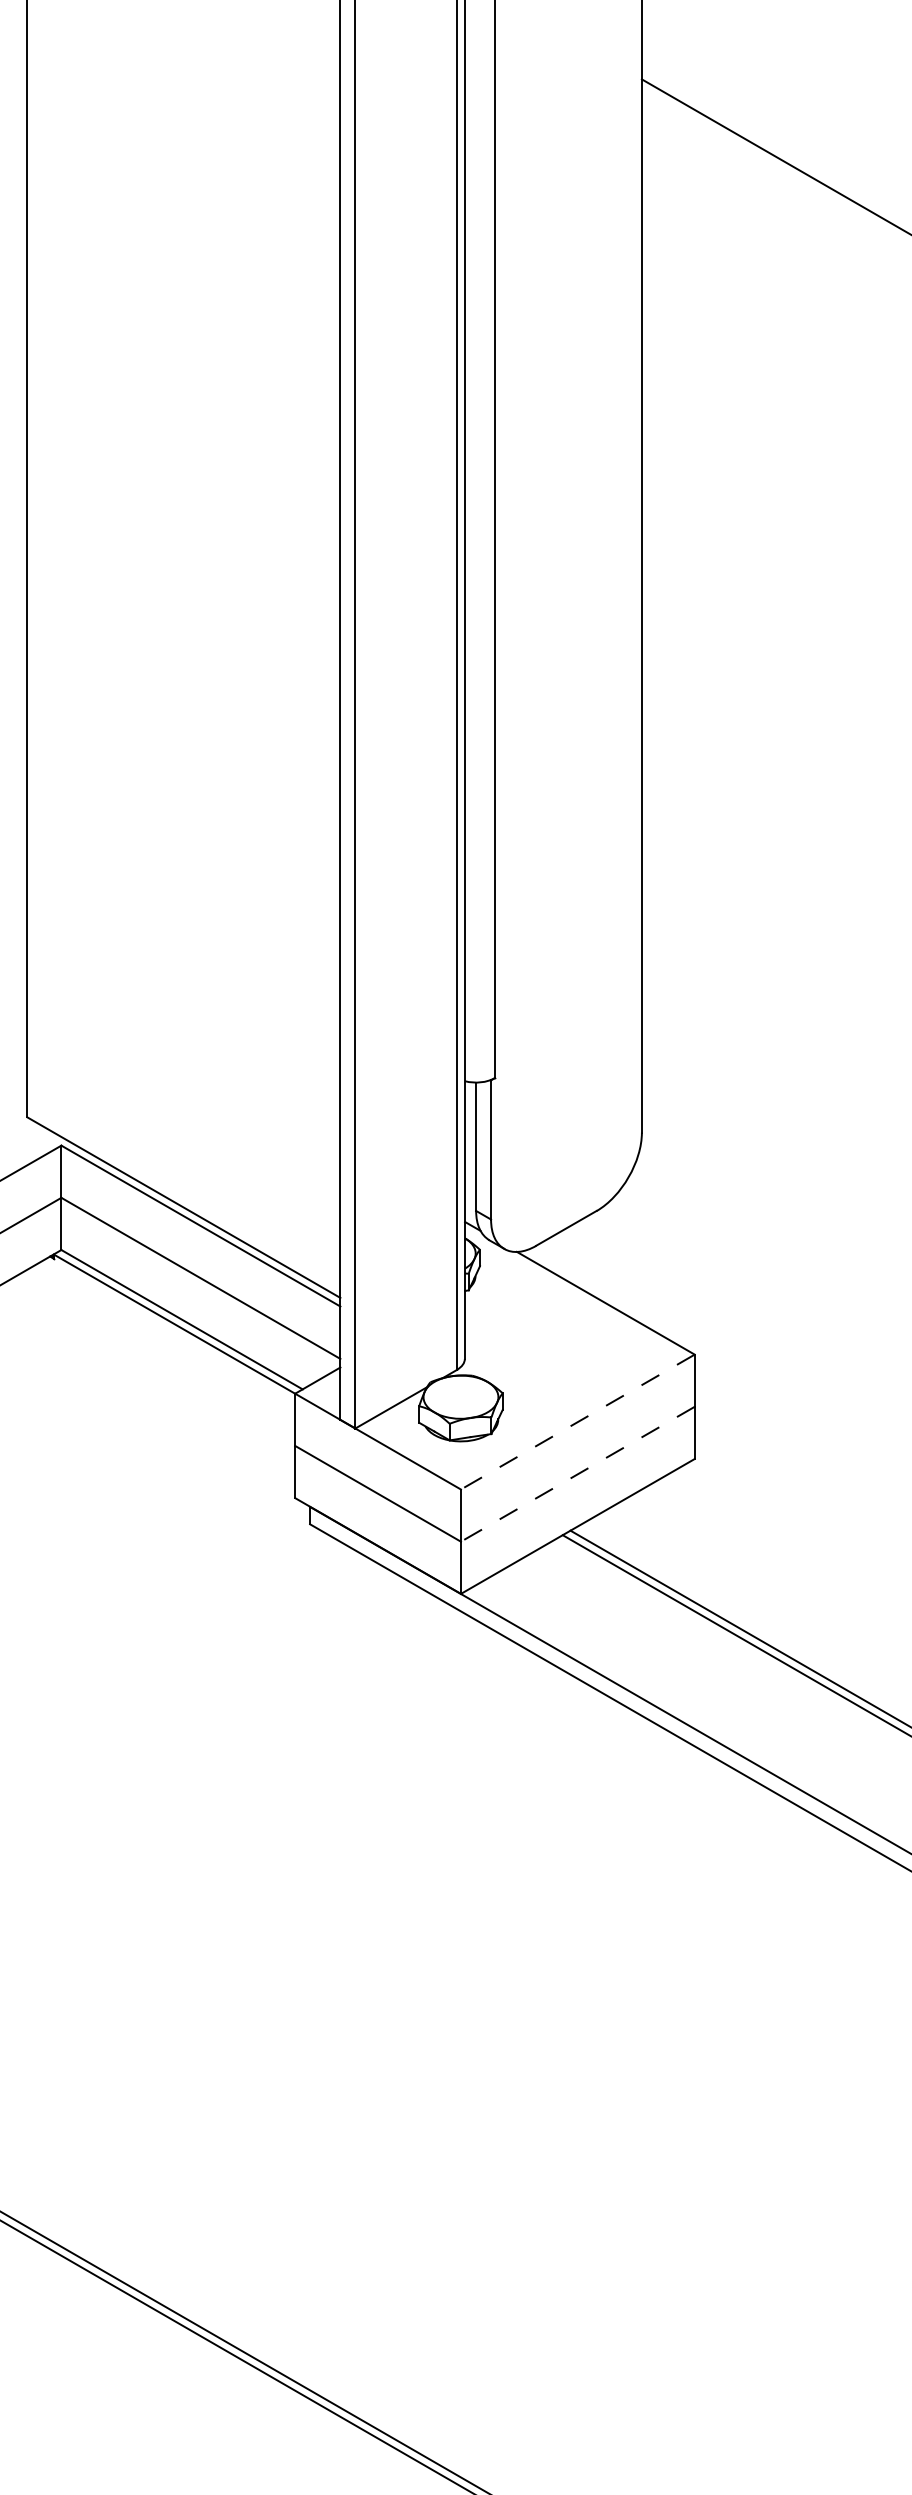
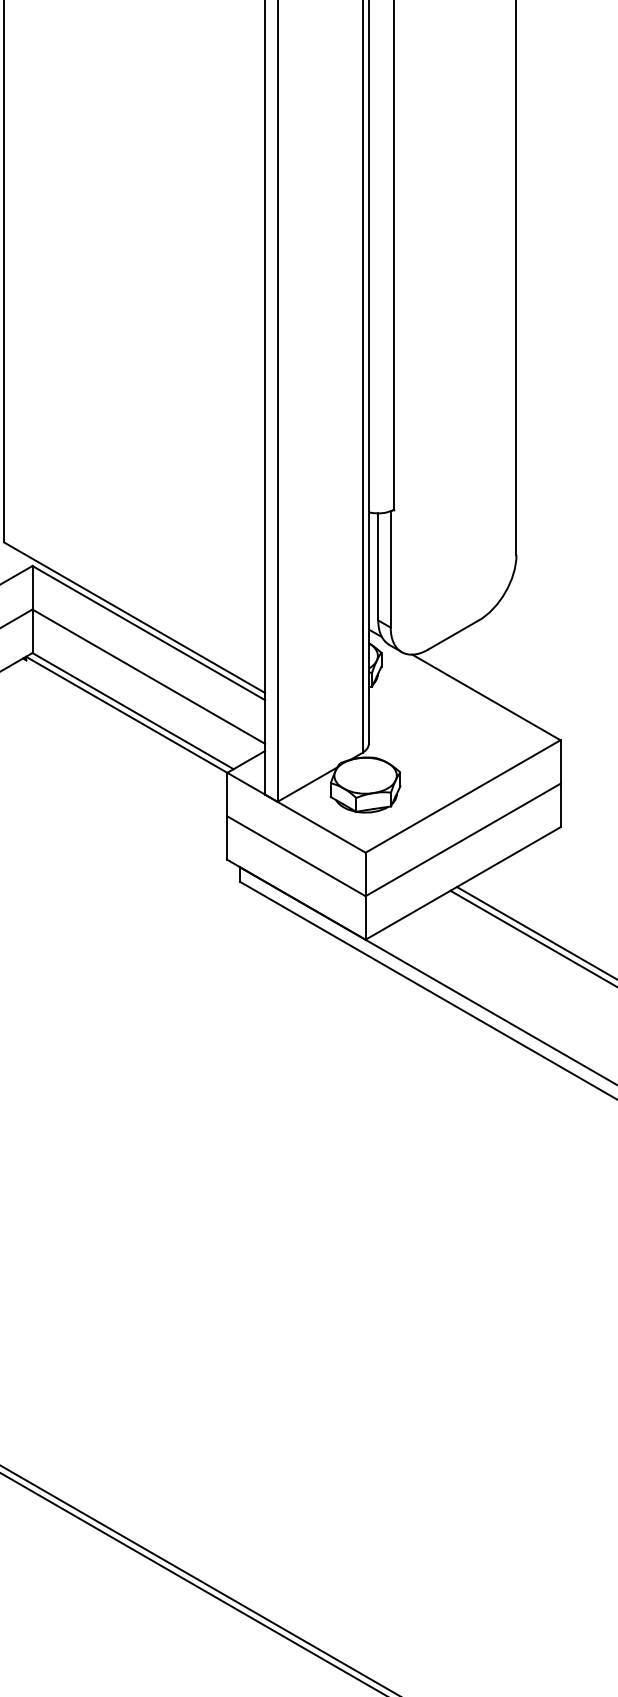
line: (577, 1422) -> (462, 796), dashed -> solid
line: (577, 1474) -> (462, 840), dashed -> solid

